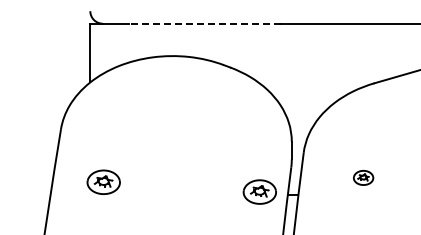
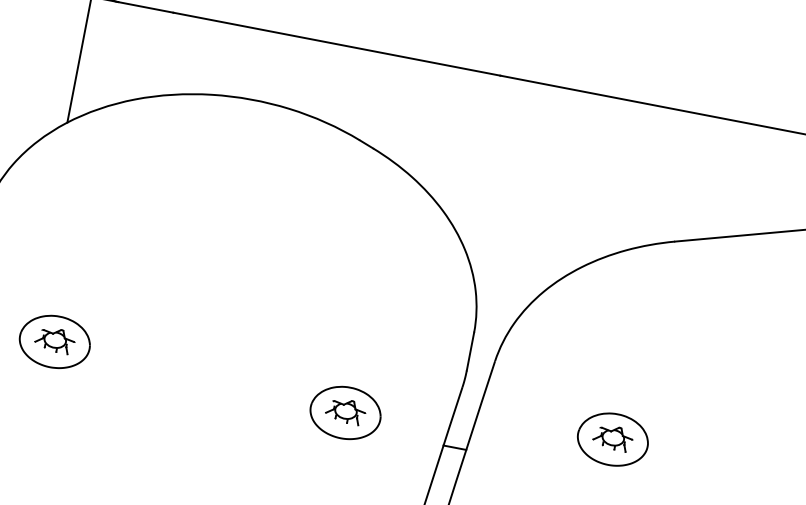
line: (204, 23) -> (336, 43), dashed -> solid
part: (363, 177) -> (612, 438), size x1.67
part: (259, 191) -> (345, 411), moved

